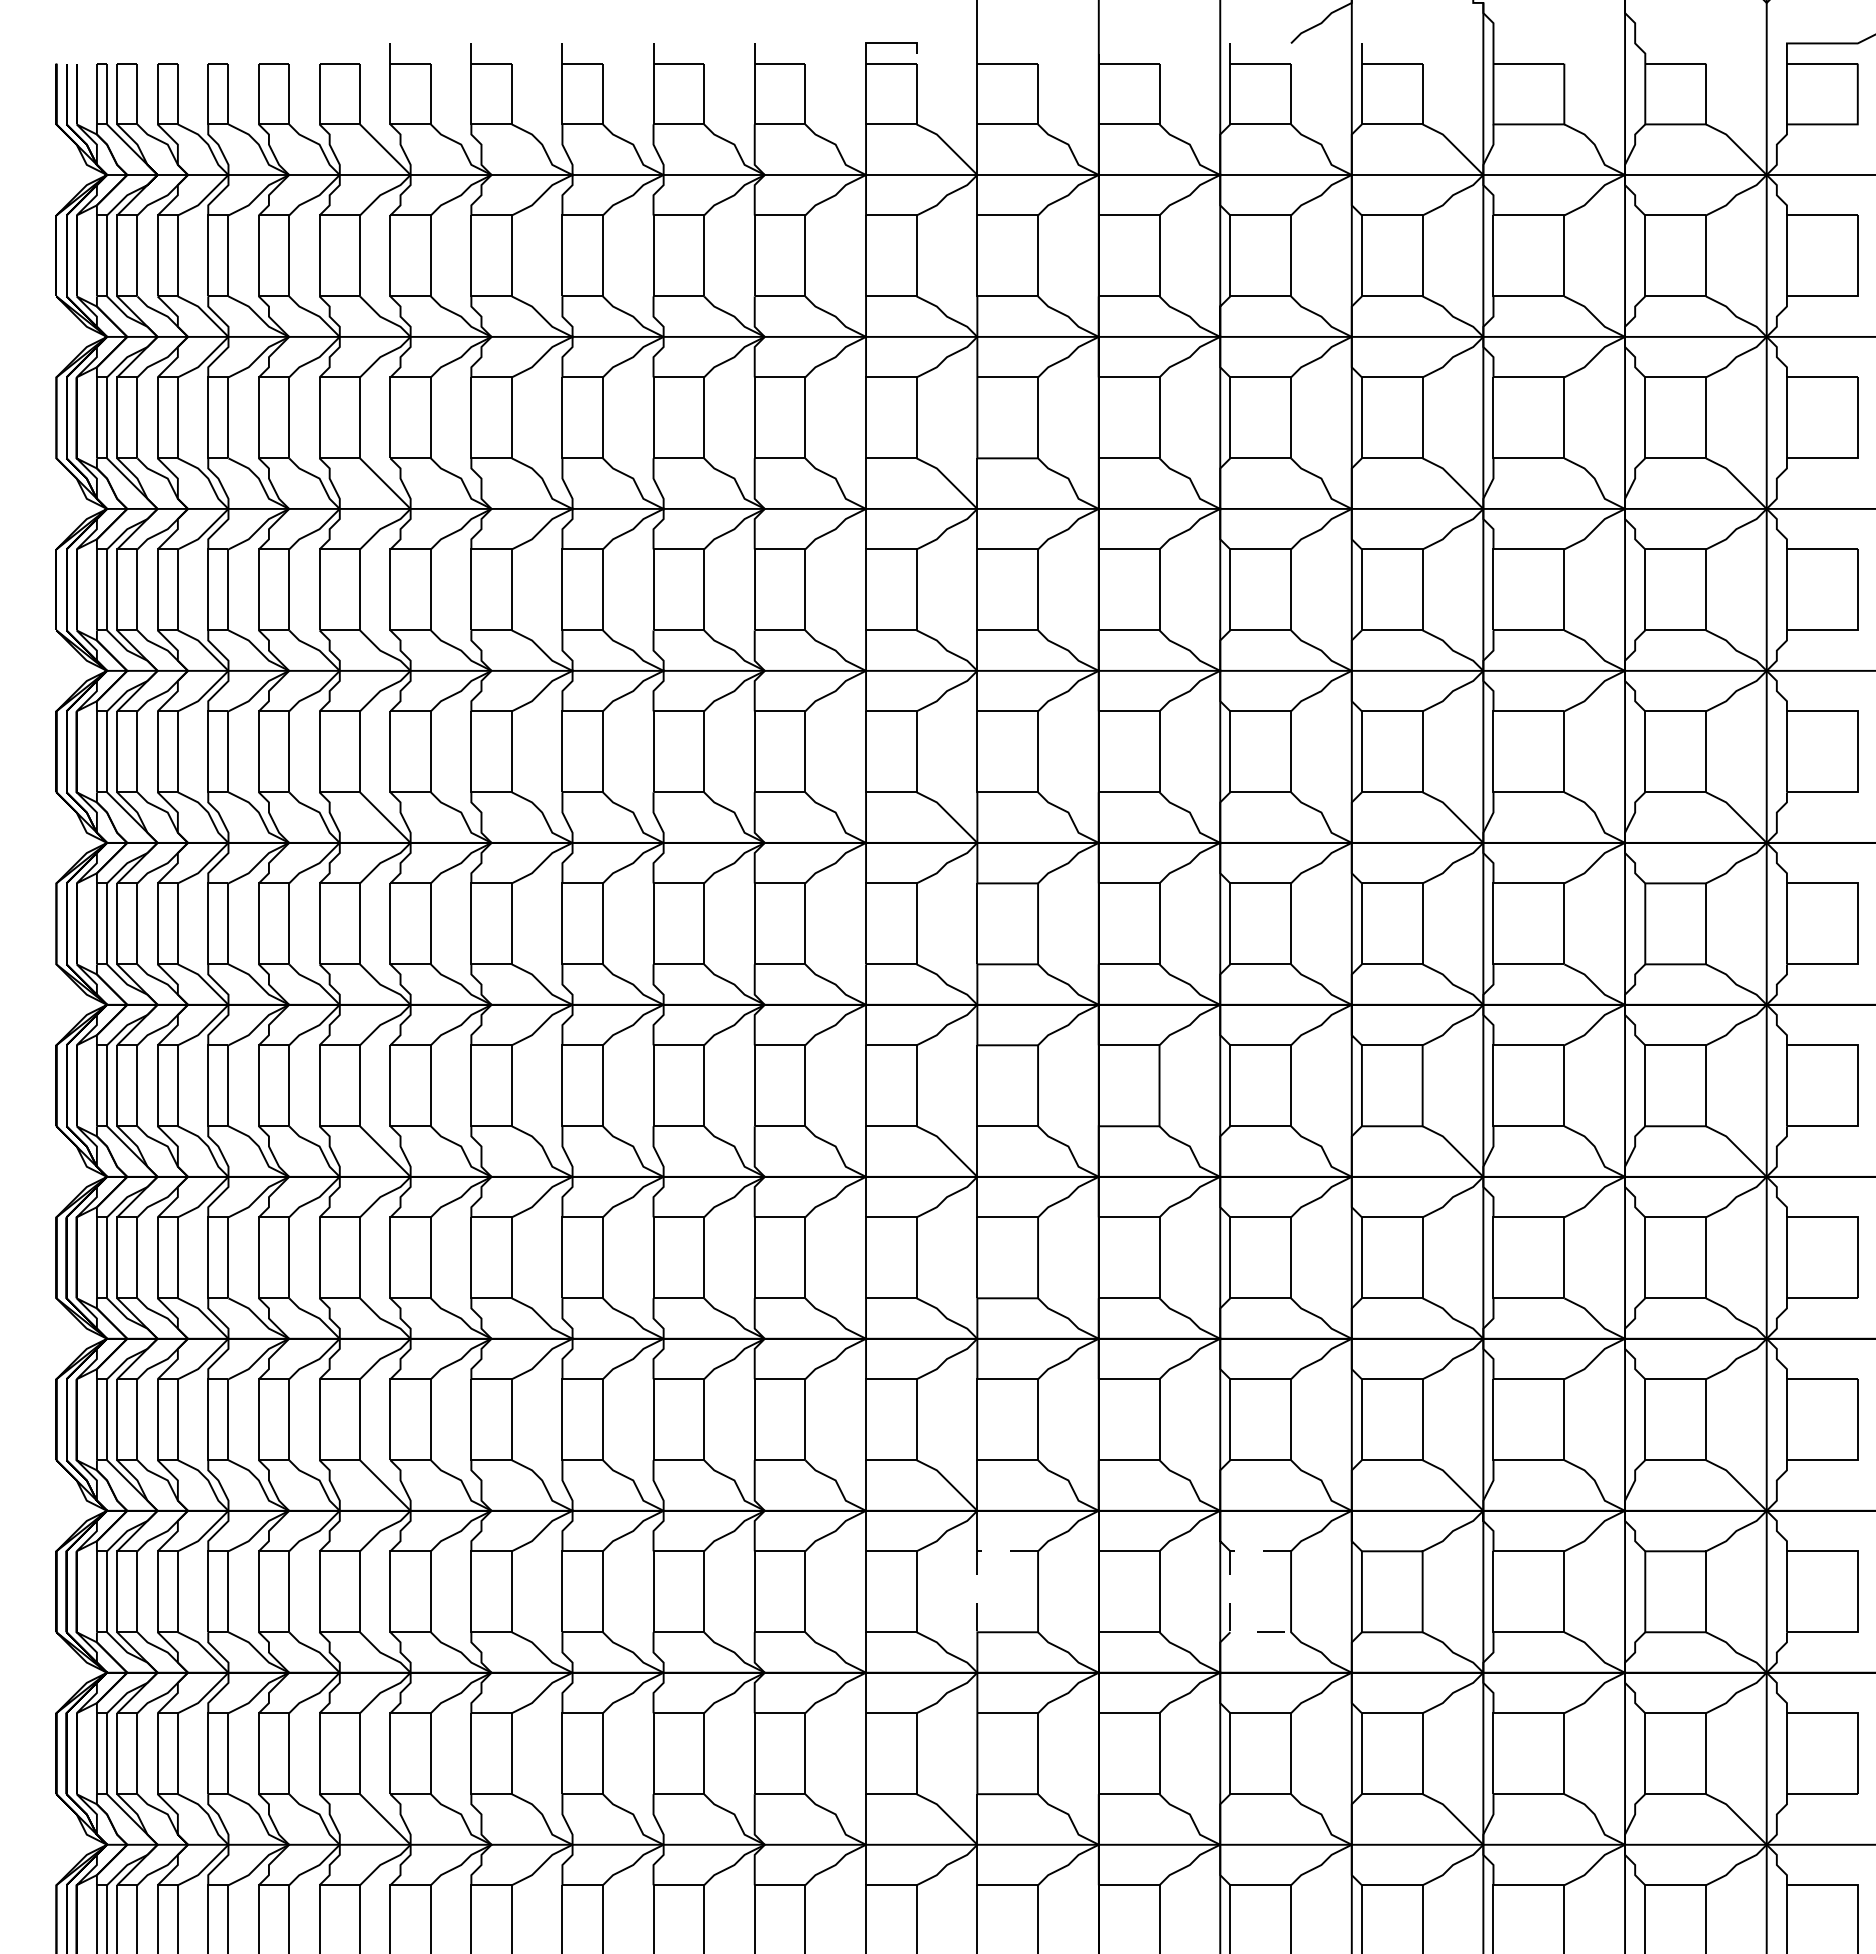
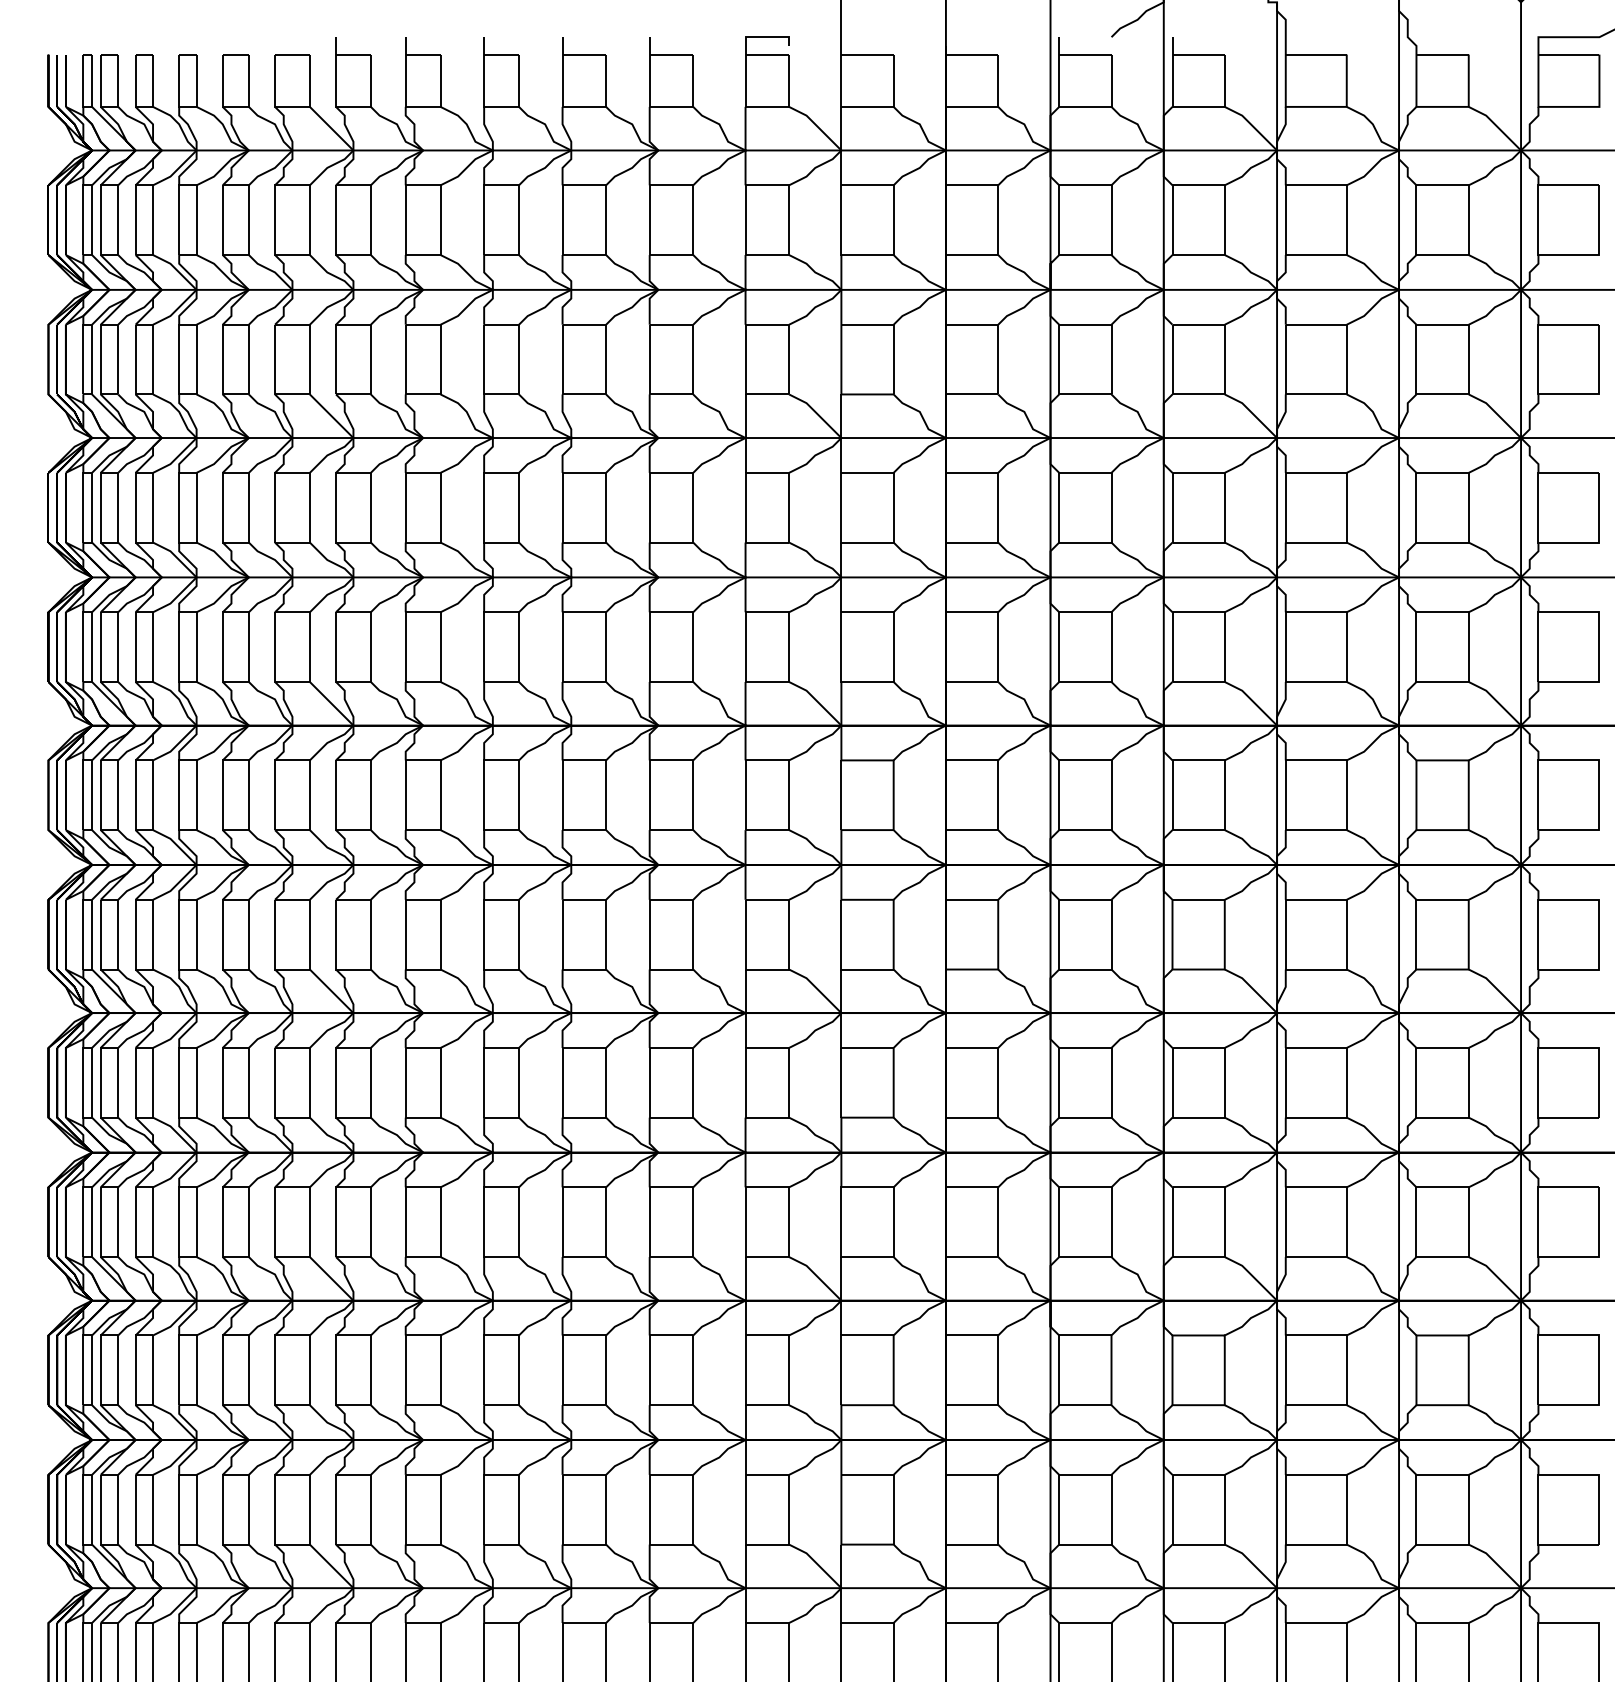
line: (977, 1561) -> (841, 1344), dashed -> solid
line: (1230, 1592) -> (1059, 1370), dashed -> solid

